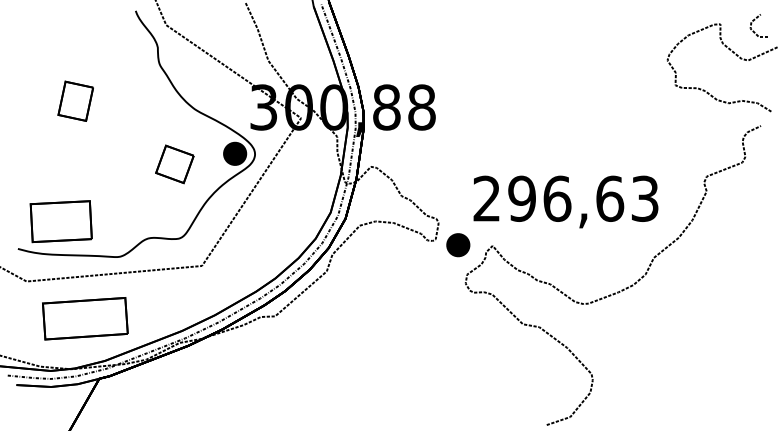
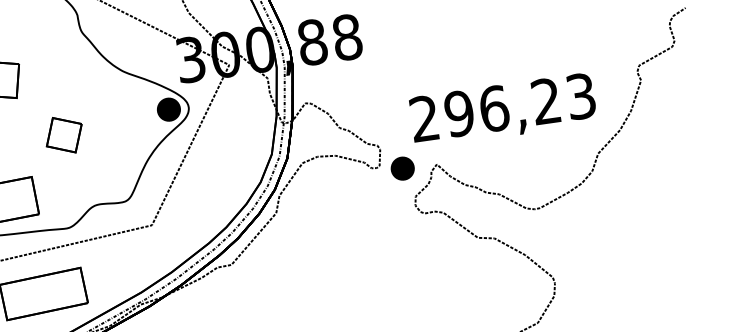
part: (174, 164) -> (63, 135), moved
text: (610, 198) -> (546, 100), 296,63 -> 296,23

